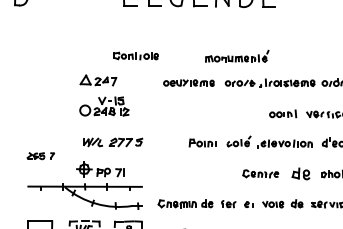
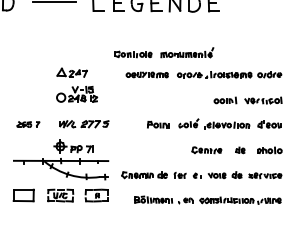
part: (136, 56) -> (133, 54), moved
part: (41, 156) -> (28, 124), moved
part: (301, 174) -> (240, 150), size x0.62

